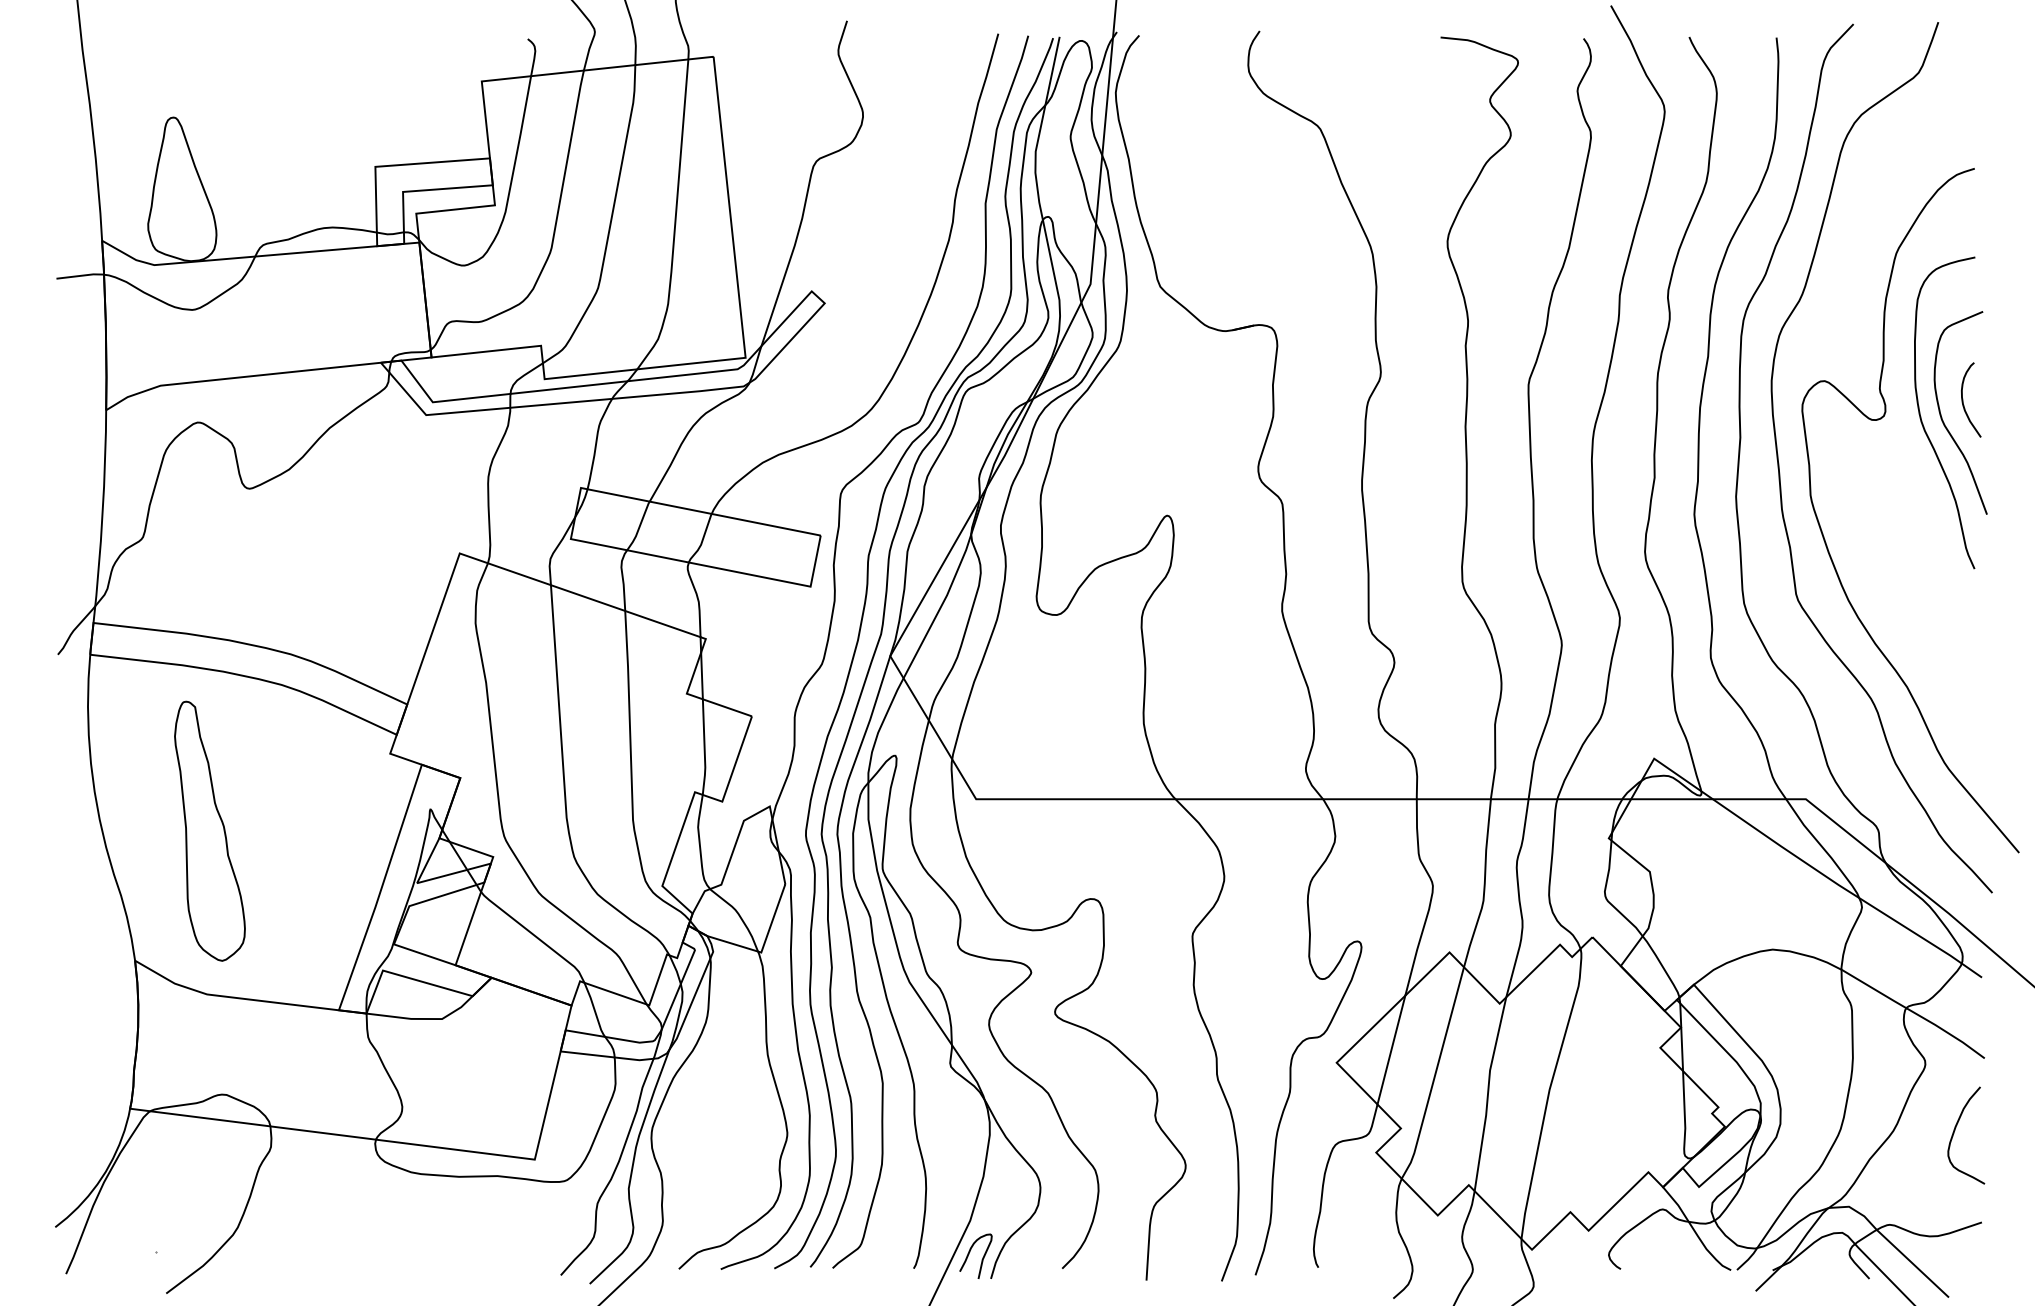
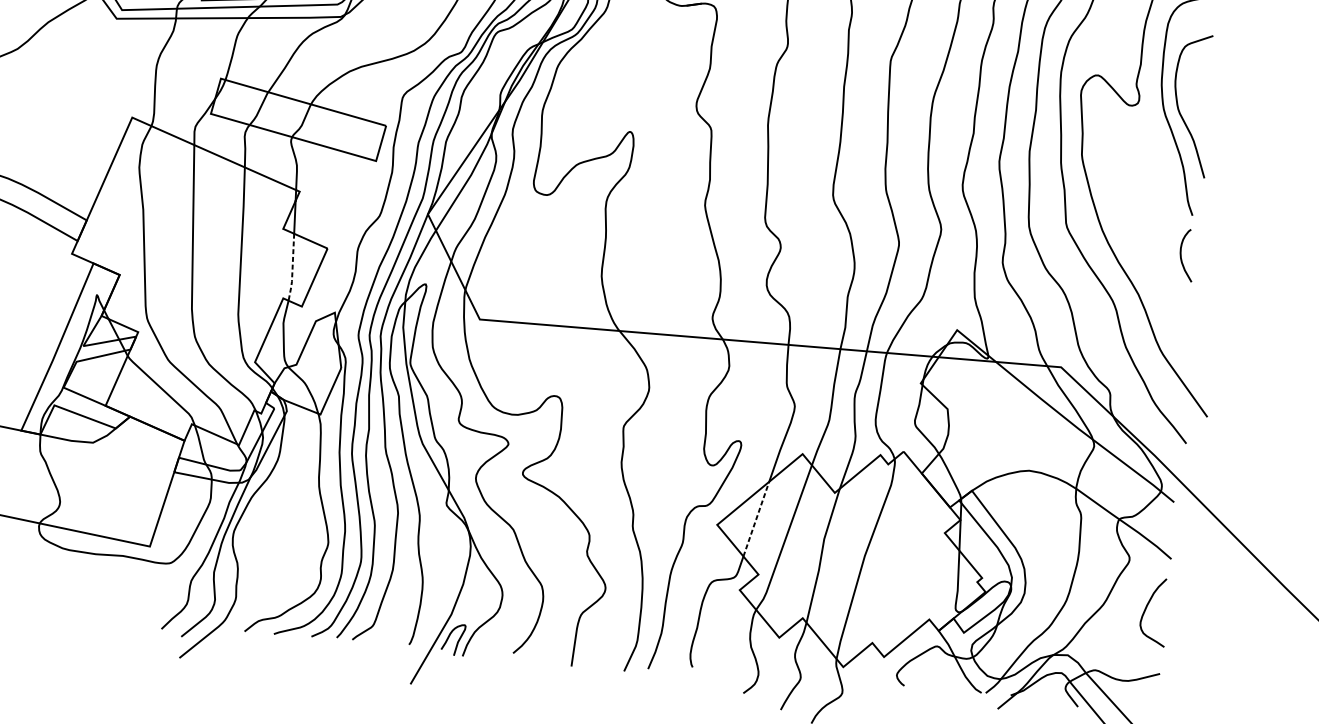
curve: (1963, 399) -> (1181, 254), moved
line: (704, 748) -> (292, 268), solid -> dashed
line: (1391, 1049) -> (756, 518), solid -> dashed

